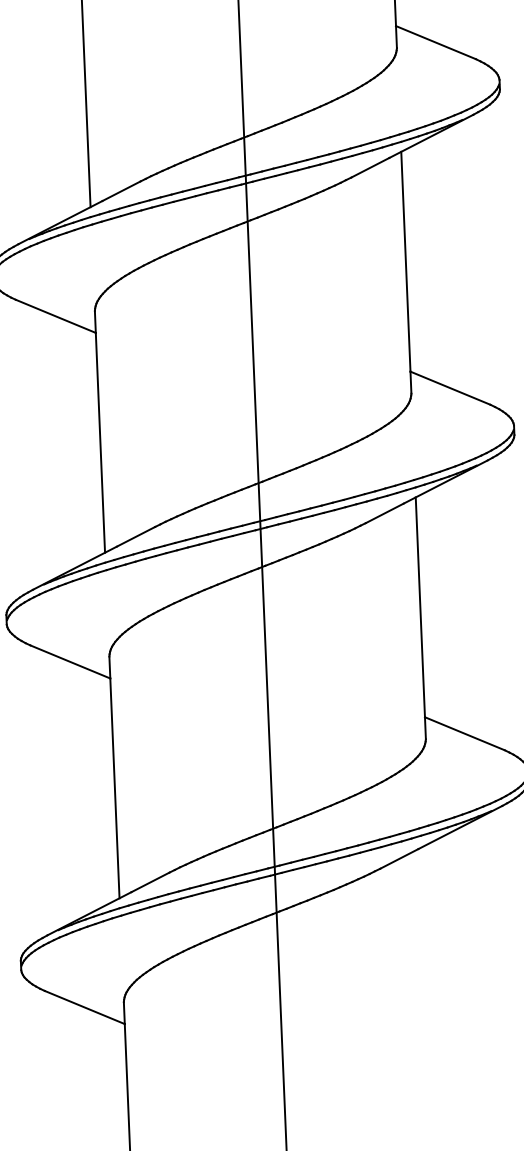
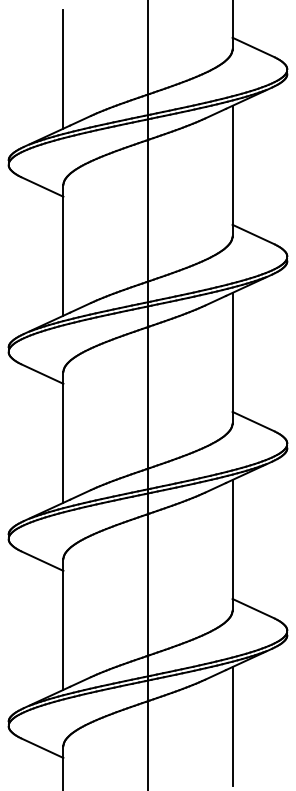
line: (434, 952) -> (232, 726), added

